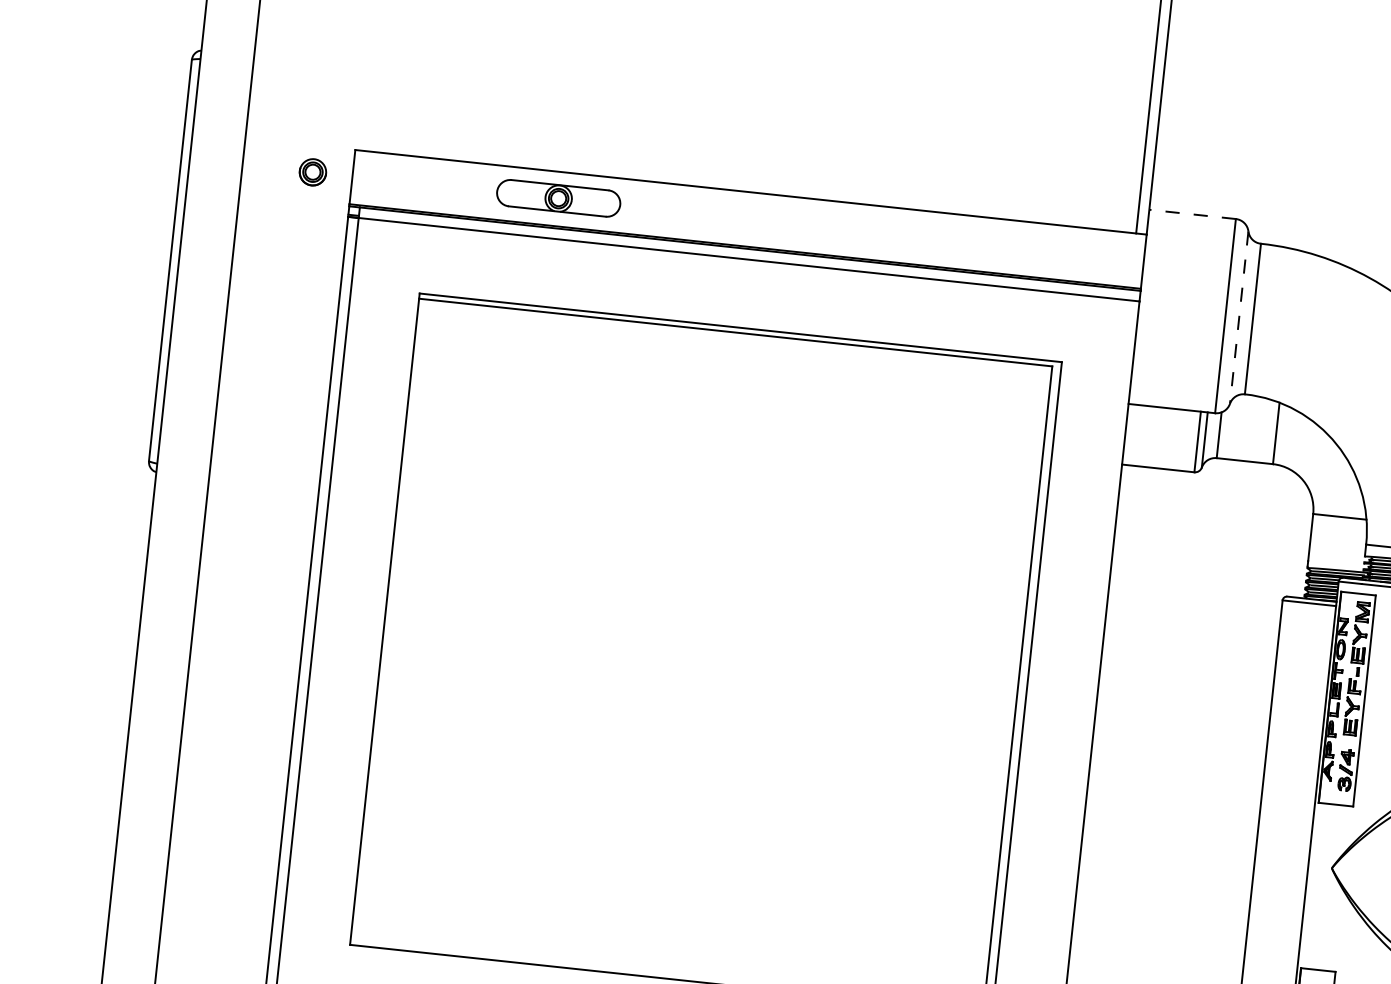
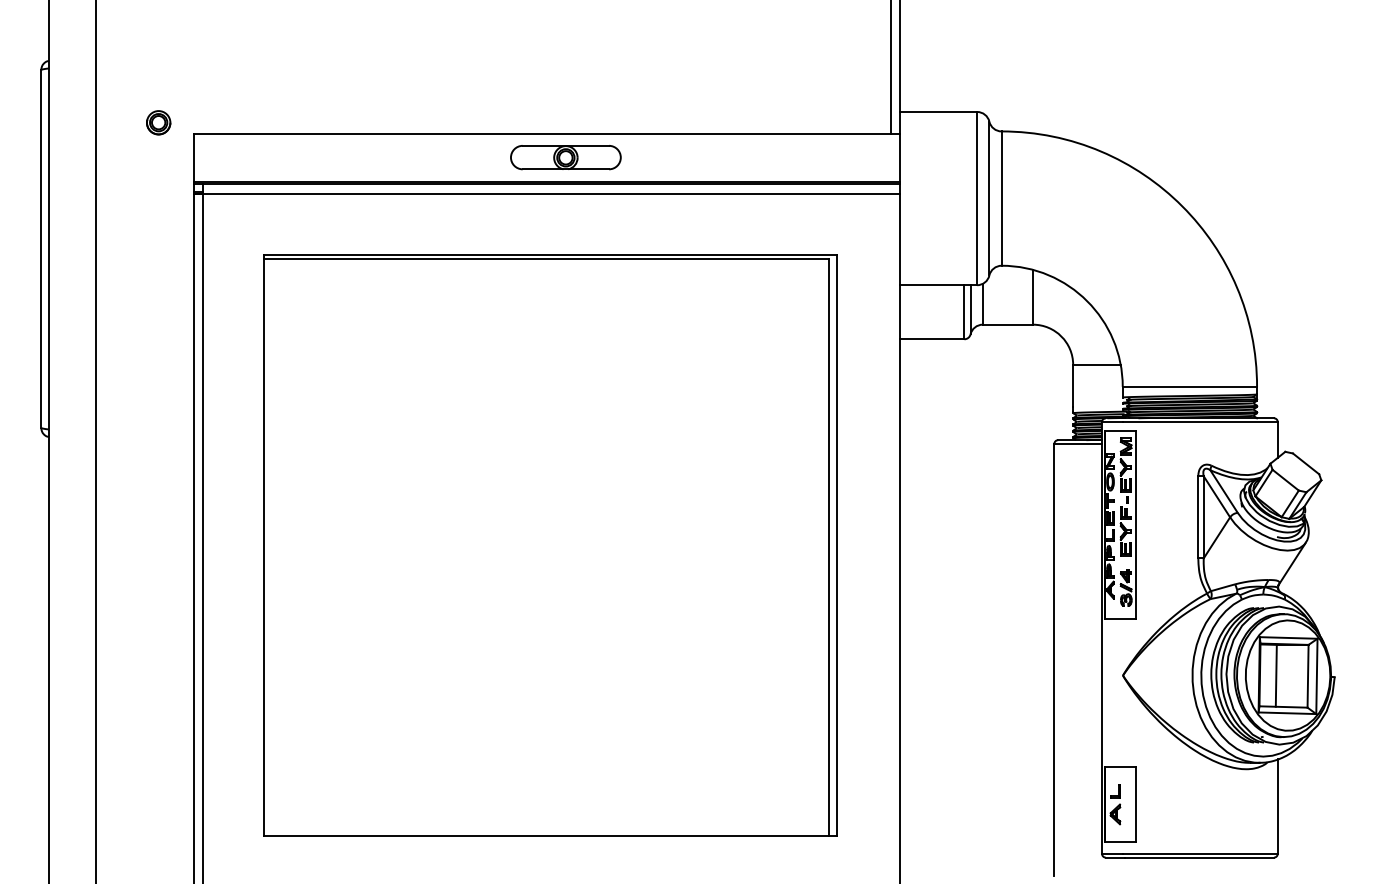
part: (312, 171) -> (158, 122), moved
part: (558, 198) -> (565, 157), moved
line: (1192, 213) -> (938, 111), dashed -> solid
line: (1239, 317) -> (989, 198), dashed -> solid

